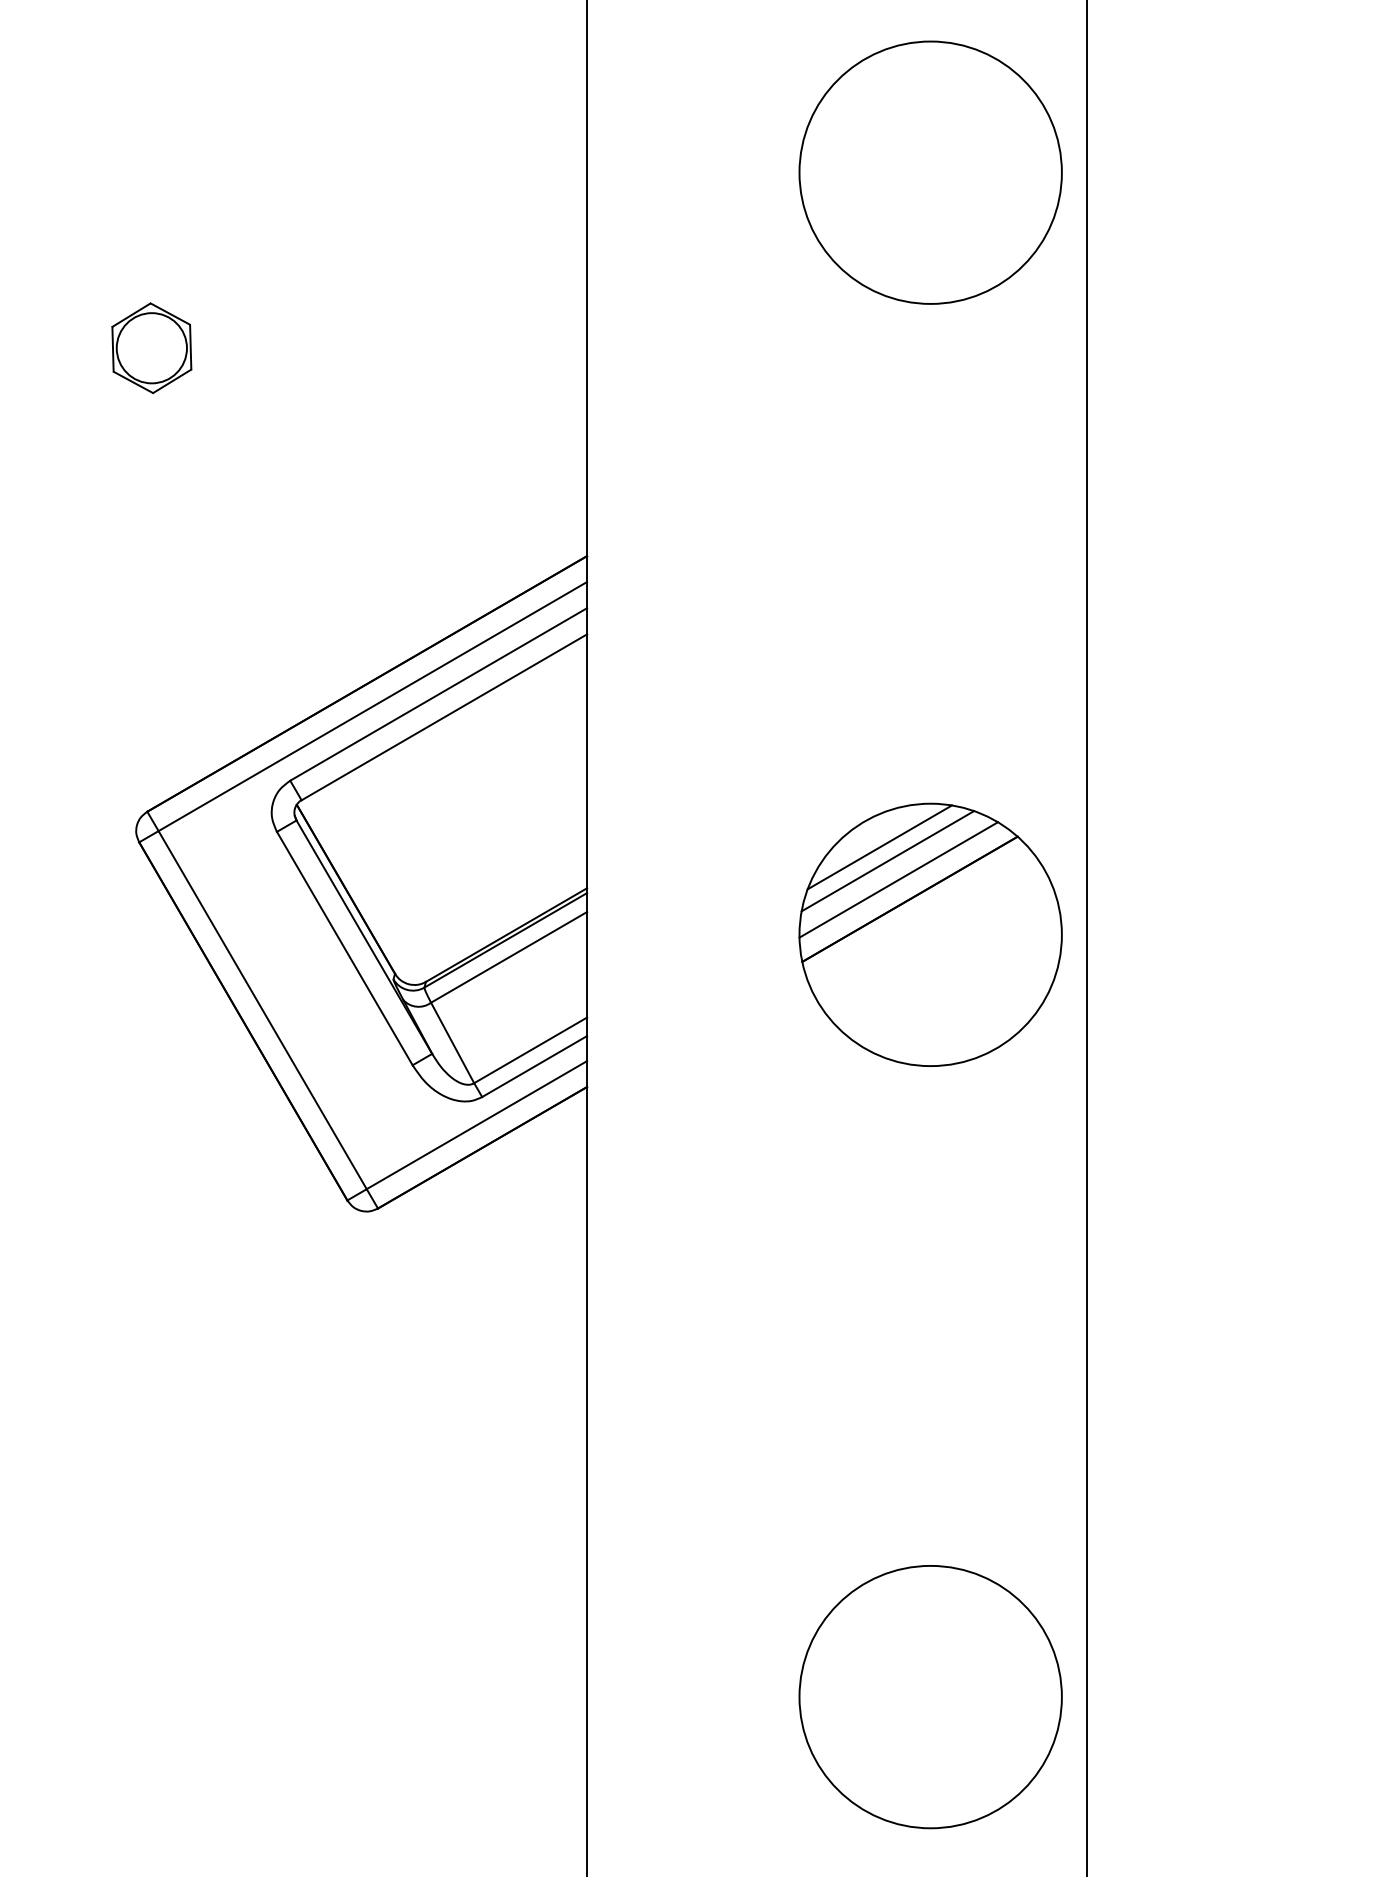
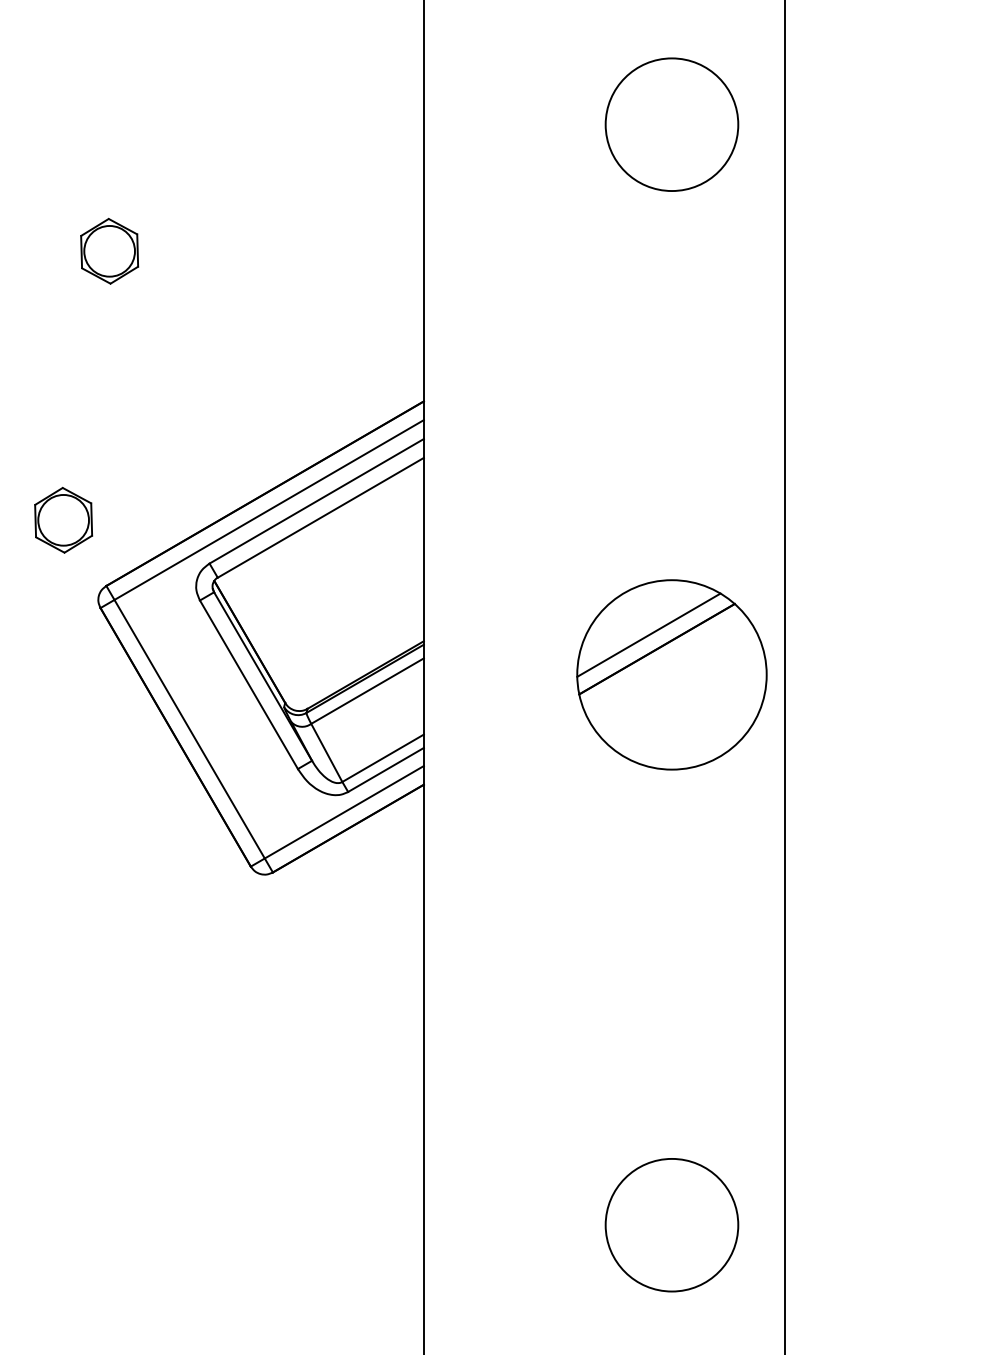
circle: (930, 172) -> (671, 124), size x0.7
part: (87, 719) -> (63, 519), added
line: (880, 847) -> (635, 611), removed
line: (887, 860) -> (640, 621), removed
circle: (930, 1696) -> (671, 1224), size x0.7

